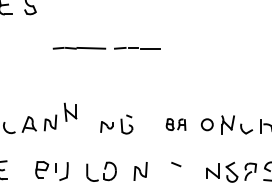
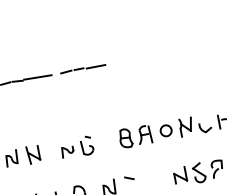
part: (70, 111) -> (33, 153), moved
part: (175, 124) -> (134, 136), size x1.67
line: (176, 164) -> (129, 178), moved

